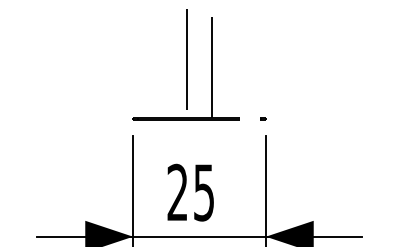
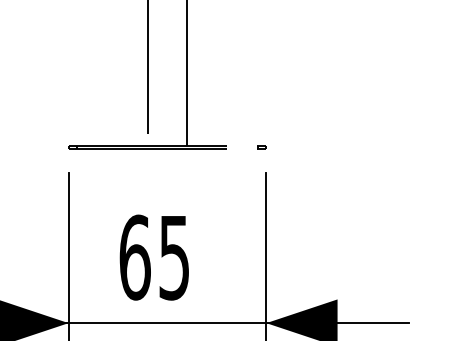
text: (177, 192) -> (134, 257), 25 -> 65

